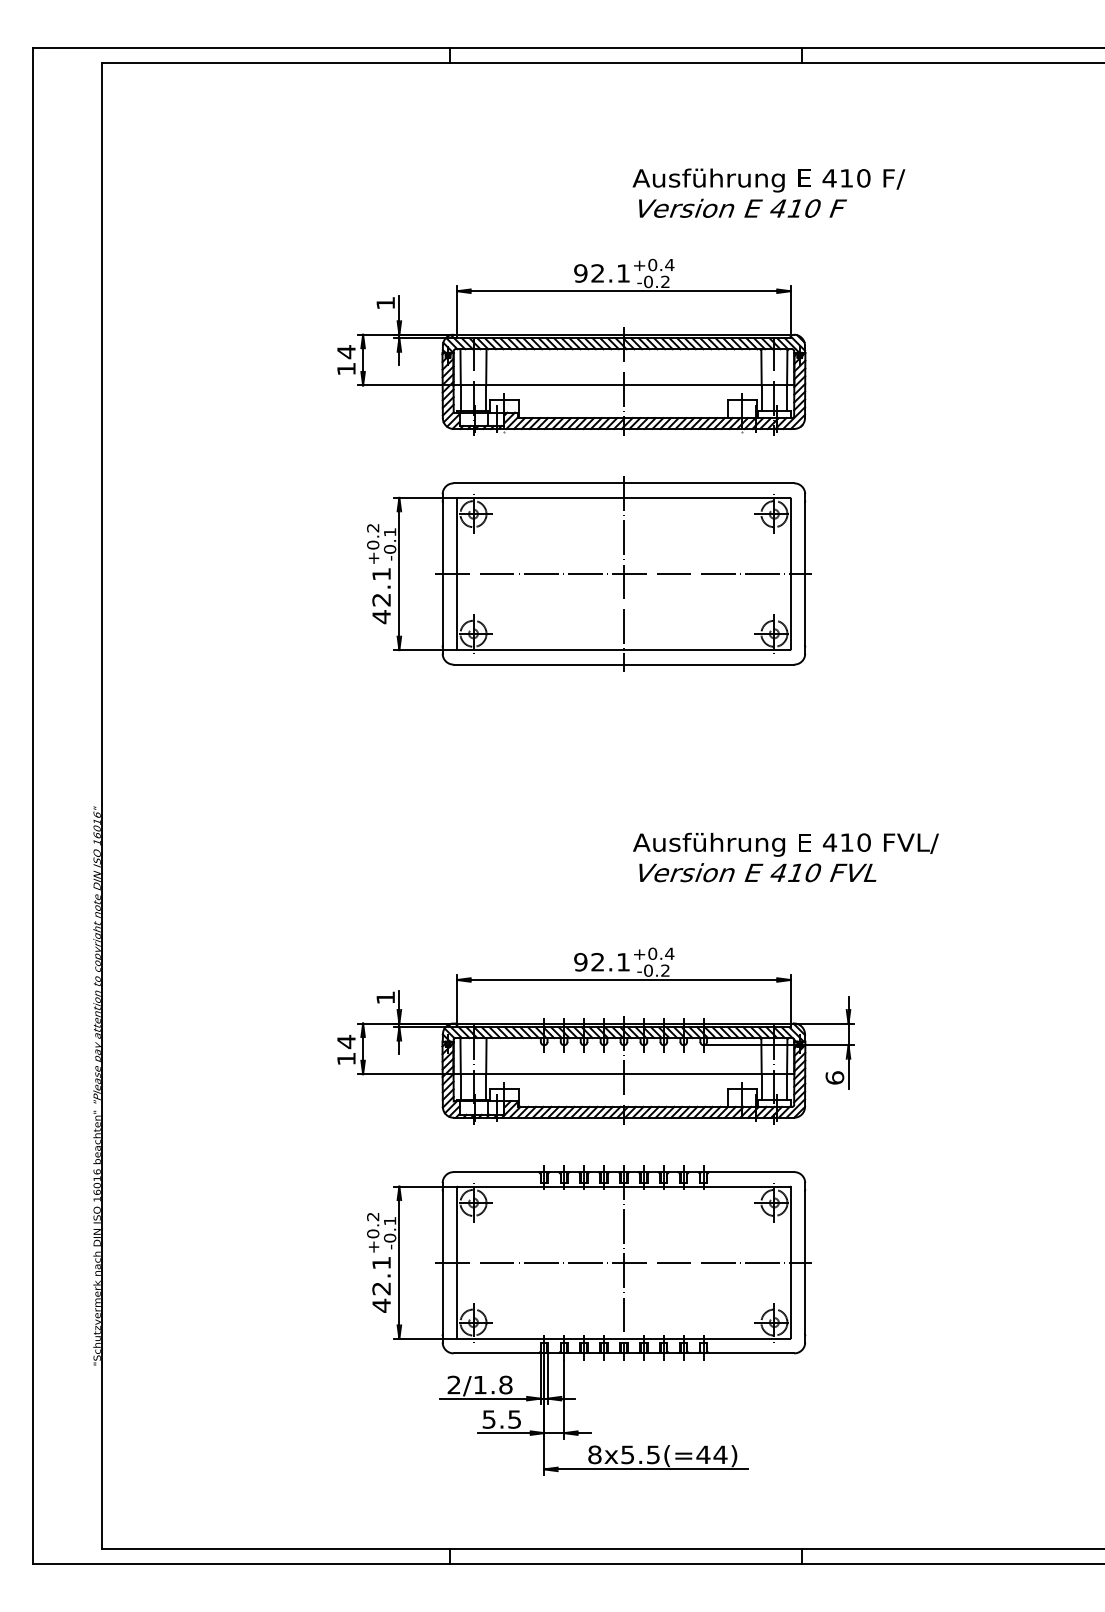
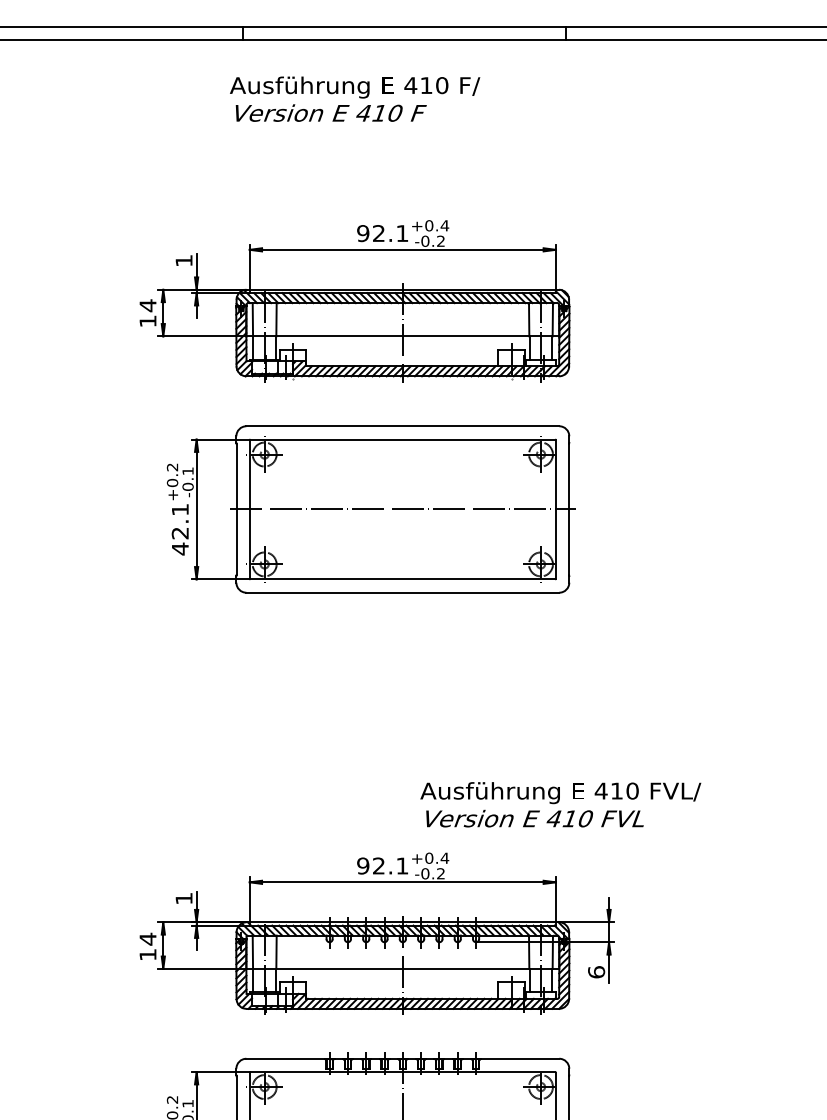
text: (768, 192) -> (354, 98), moved
line: (623, 573) -> (402, 509), removed
text: (785, 857) -> (560, 804), moved

